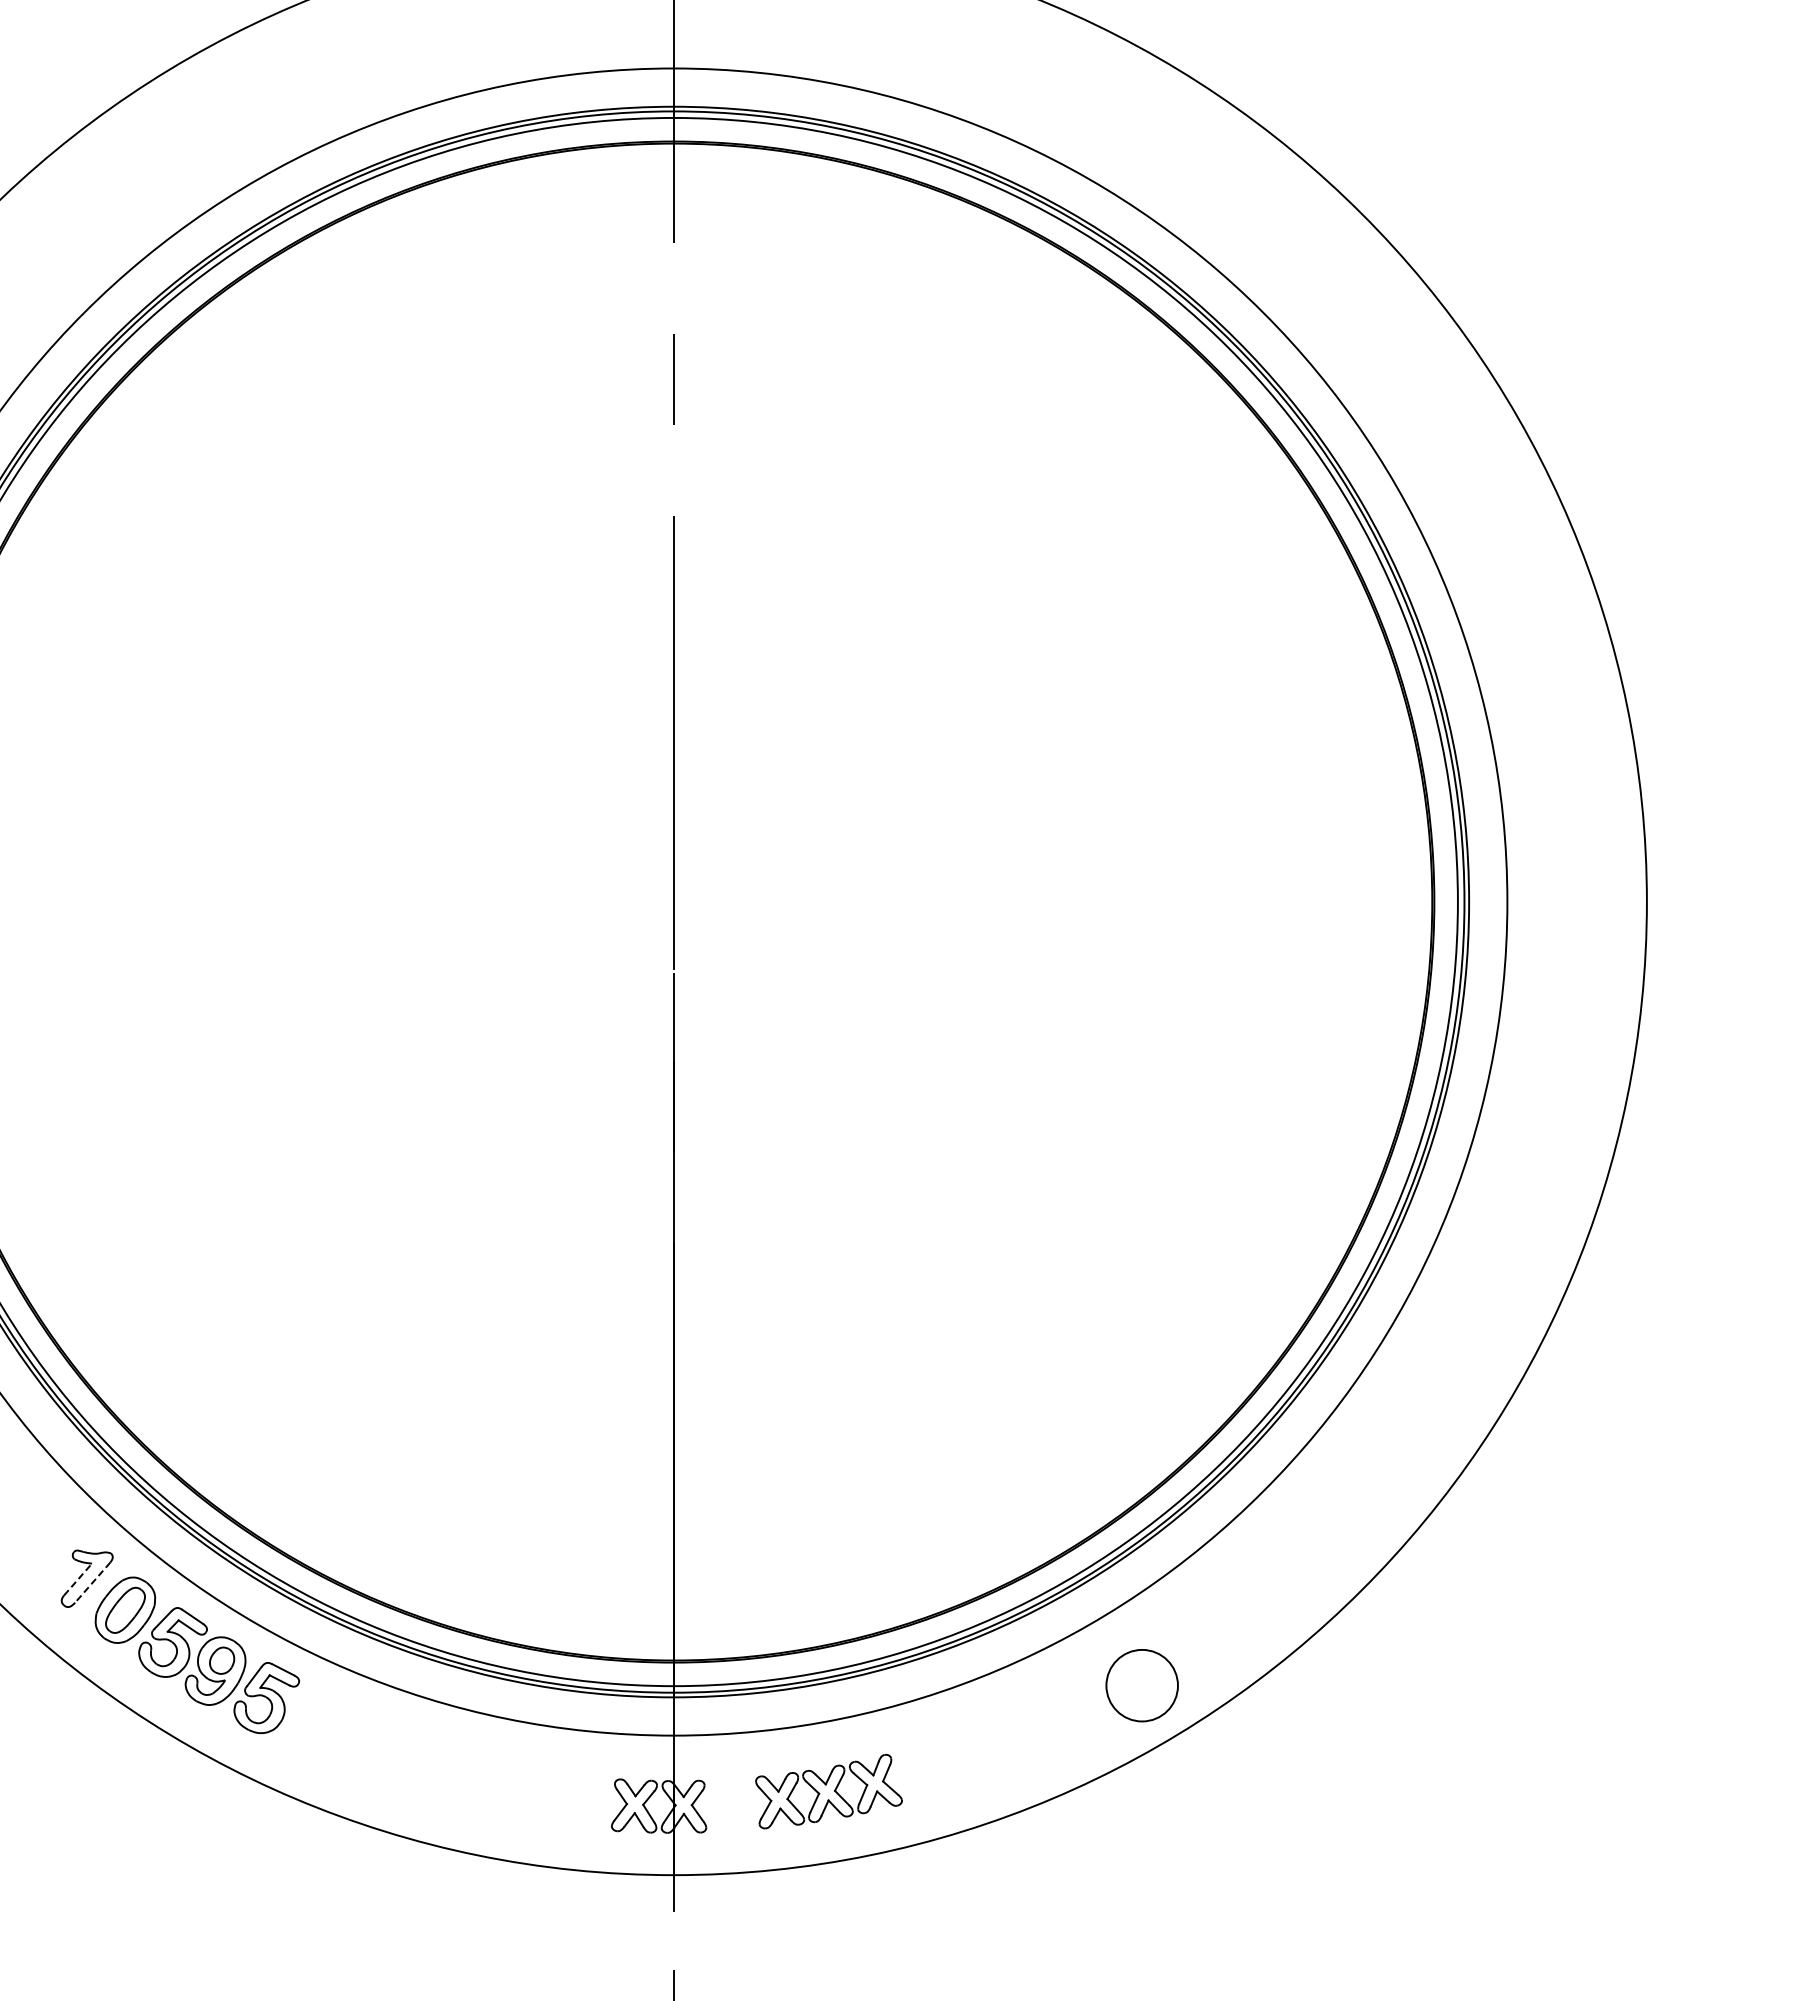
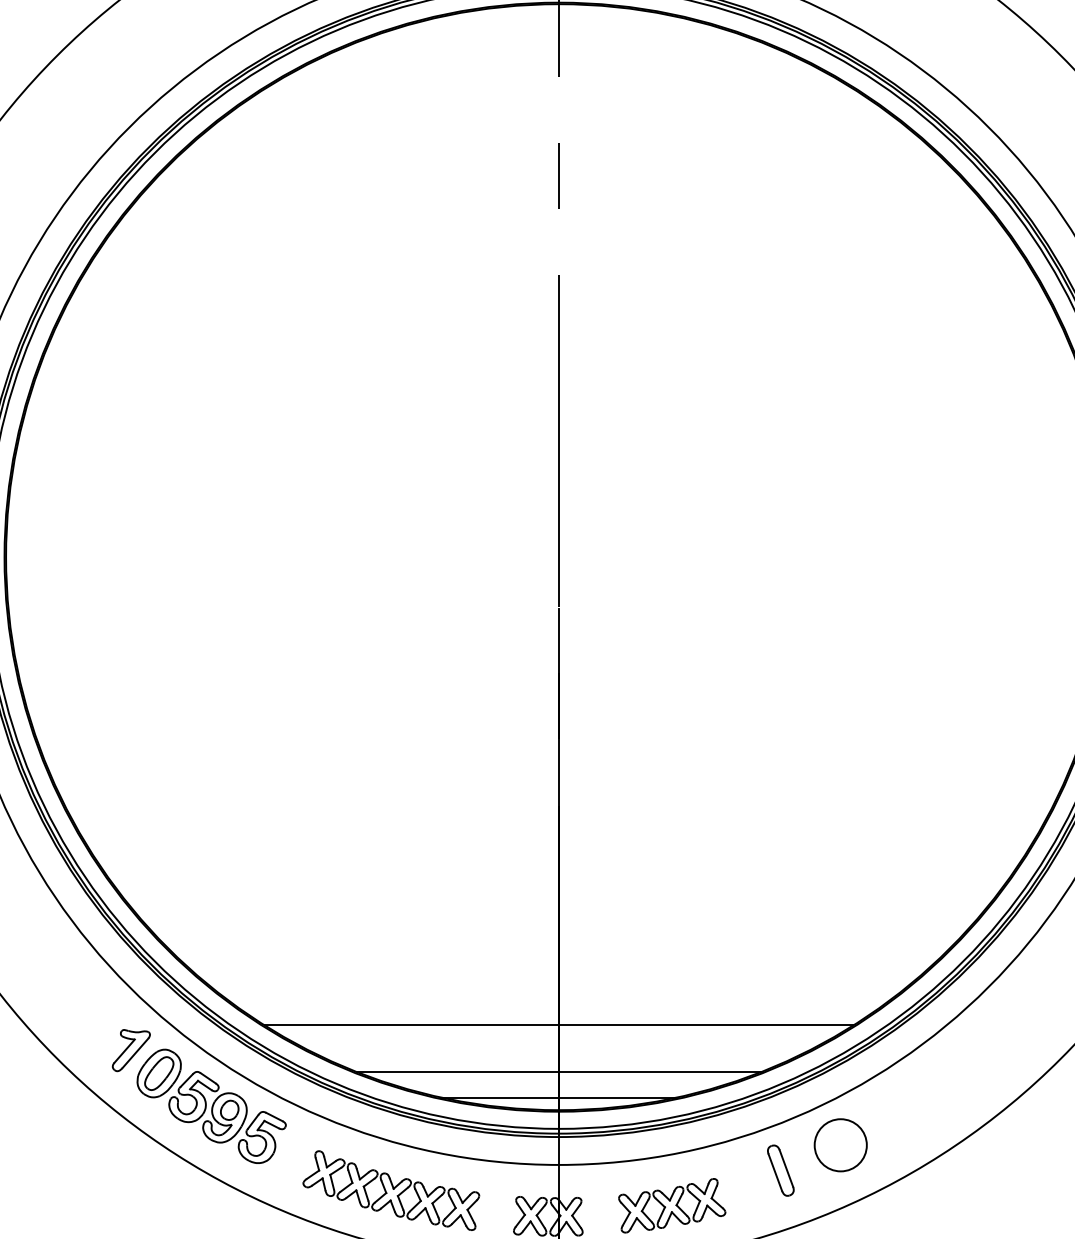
line: (673, 1544) -> (558, 1025), added
line: (78, 1579) -> (125, 1051), dashed -> solid
line: (92, 1582) -> (135, 1053), dashed -> solid
line: (673, 1607) -> (558, 1071), added
line: (673, 1643) -> (558, 1097), added
circle: (1141, 1685) -> (840, 1145), moved
part: (977, 1743) -> (780, 1170), added
part: (443, 1770) -> (391, 1190), added

